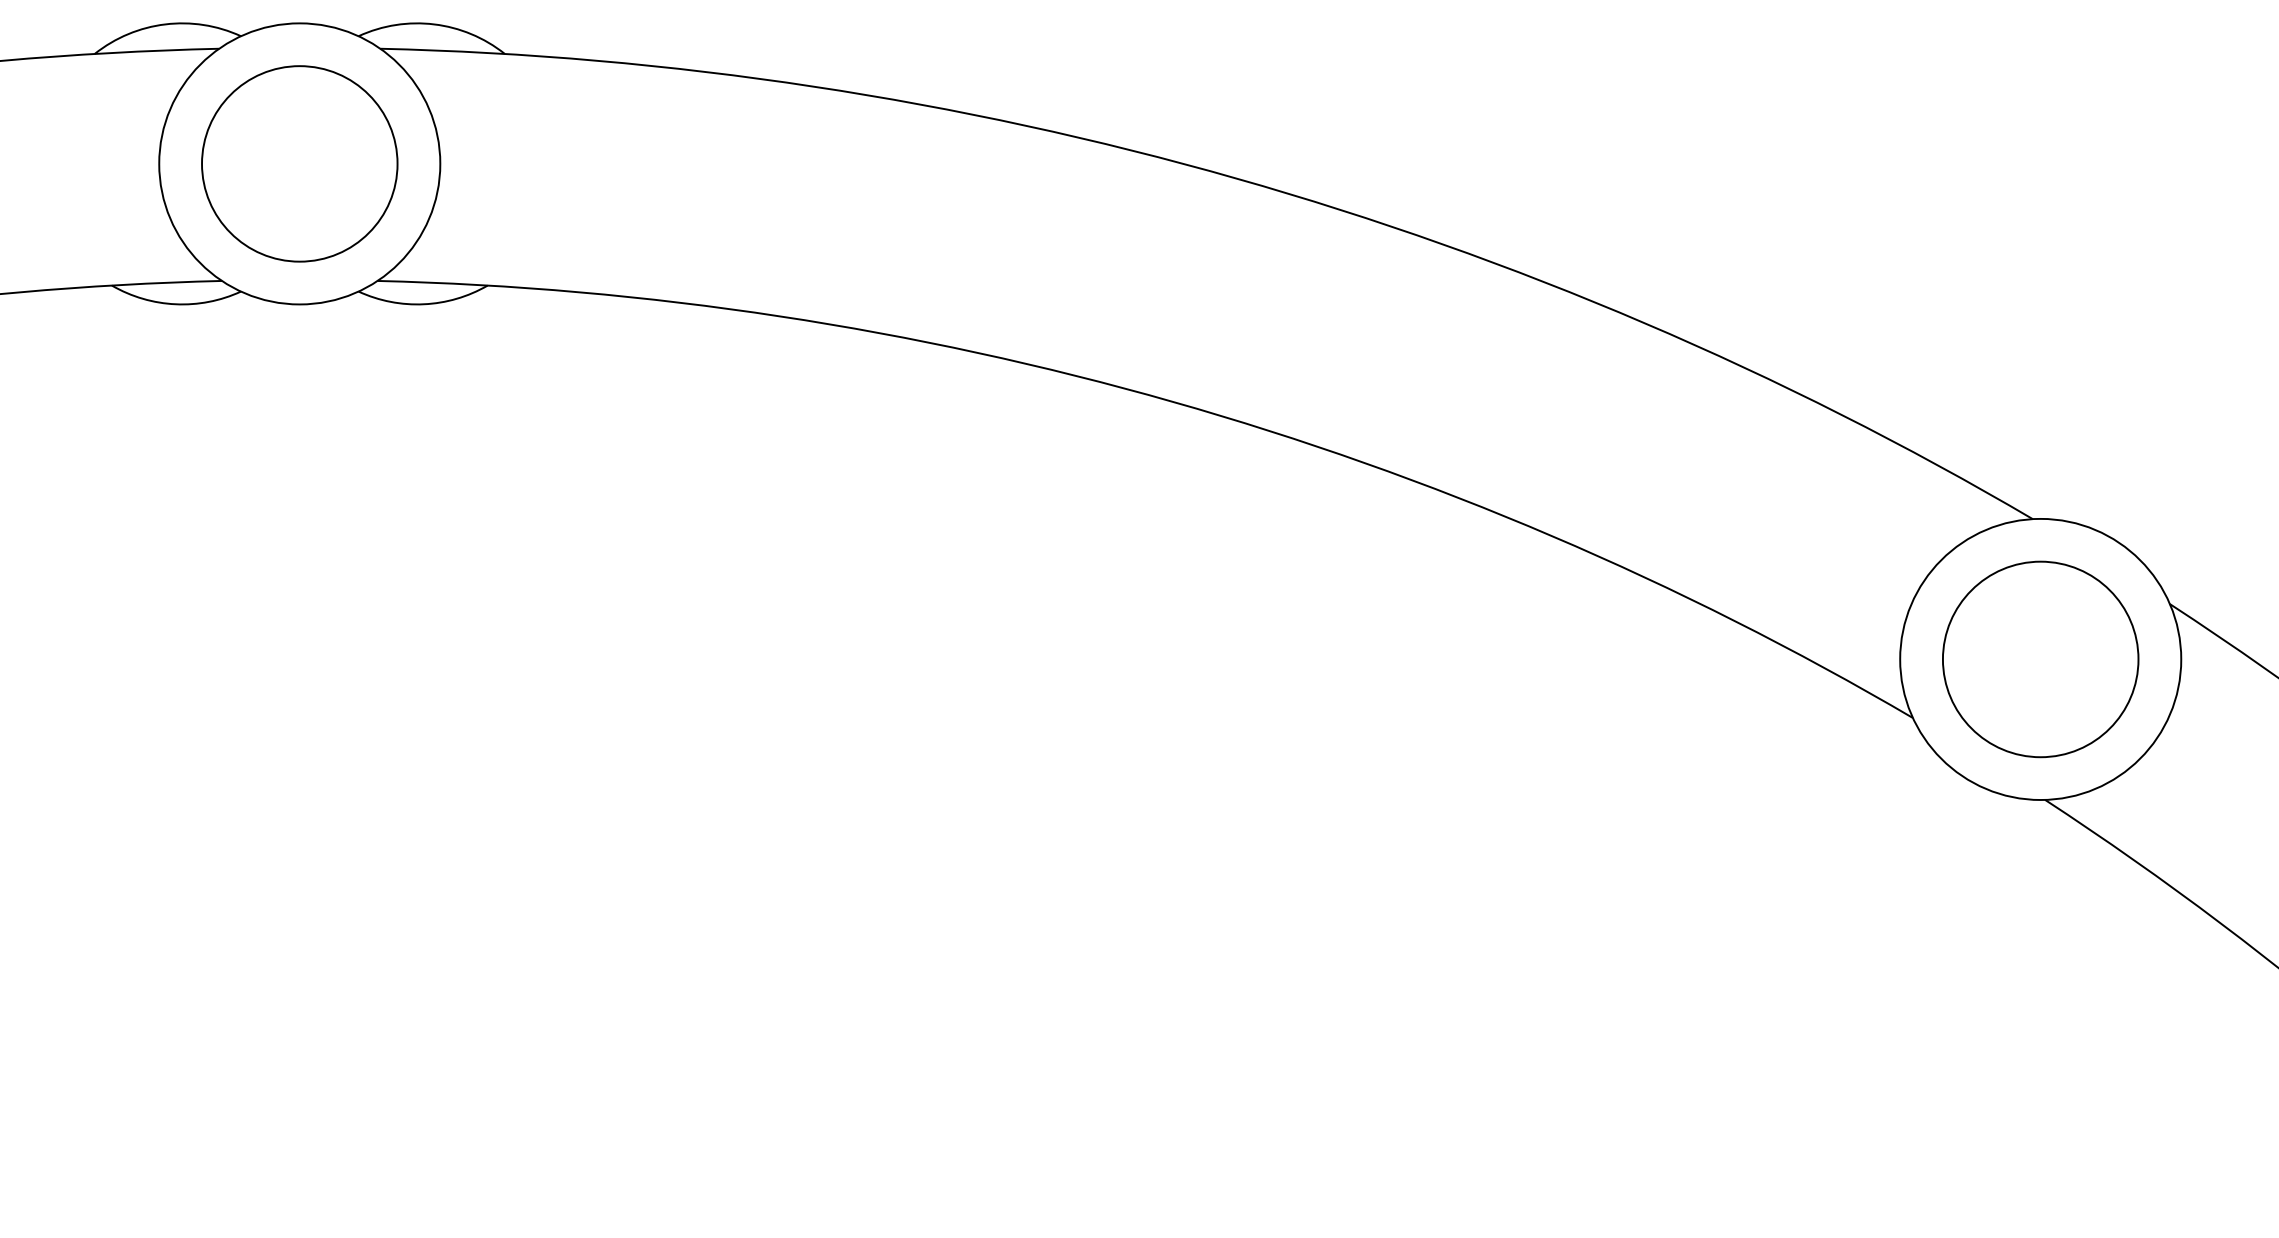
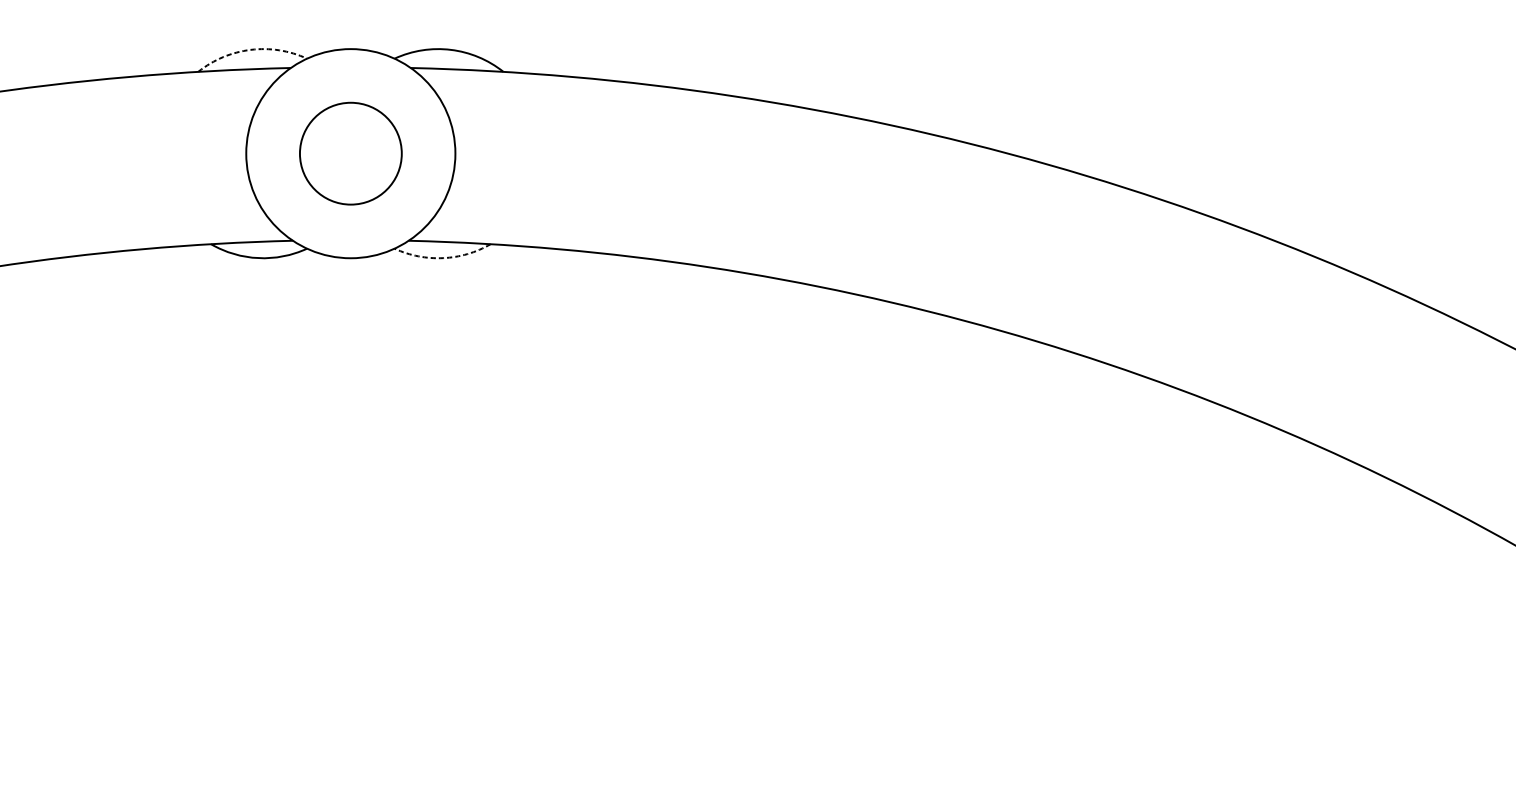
arc: (165, 24) -> (250, 49), solid -> dashed
circle: (299, 163) -> (350, 153), size x0.7
arc: (423, 304) -> (442, 258), solid -> dashed

